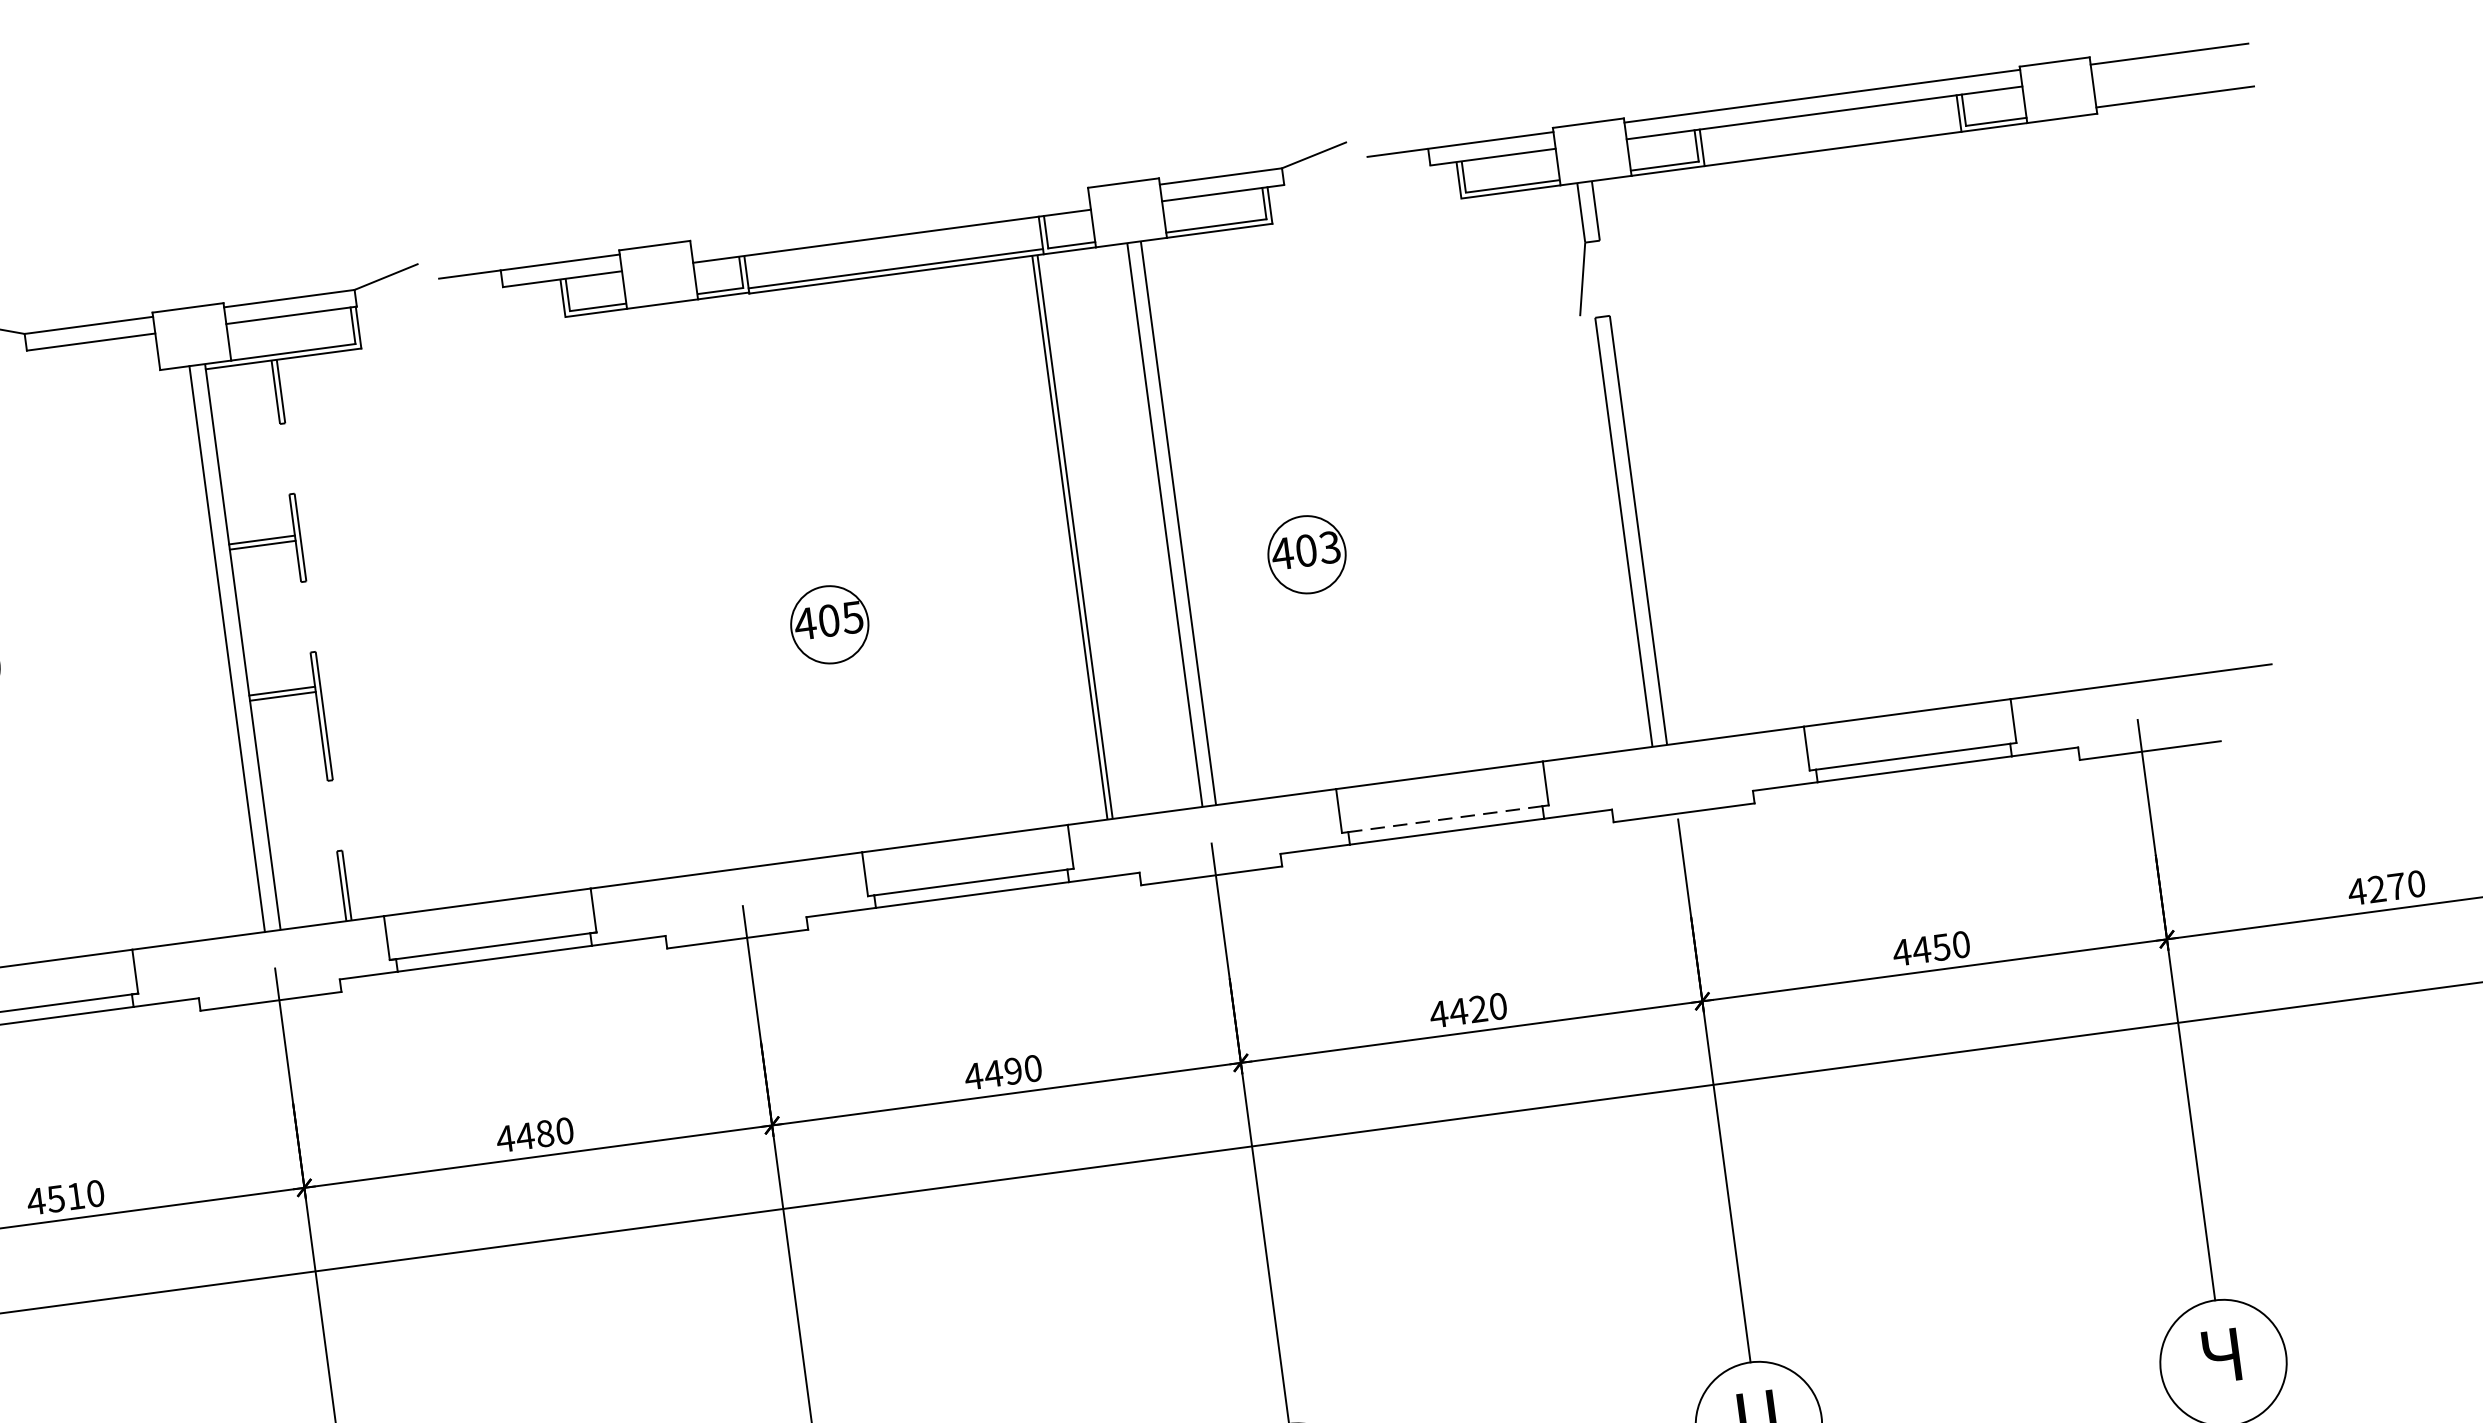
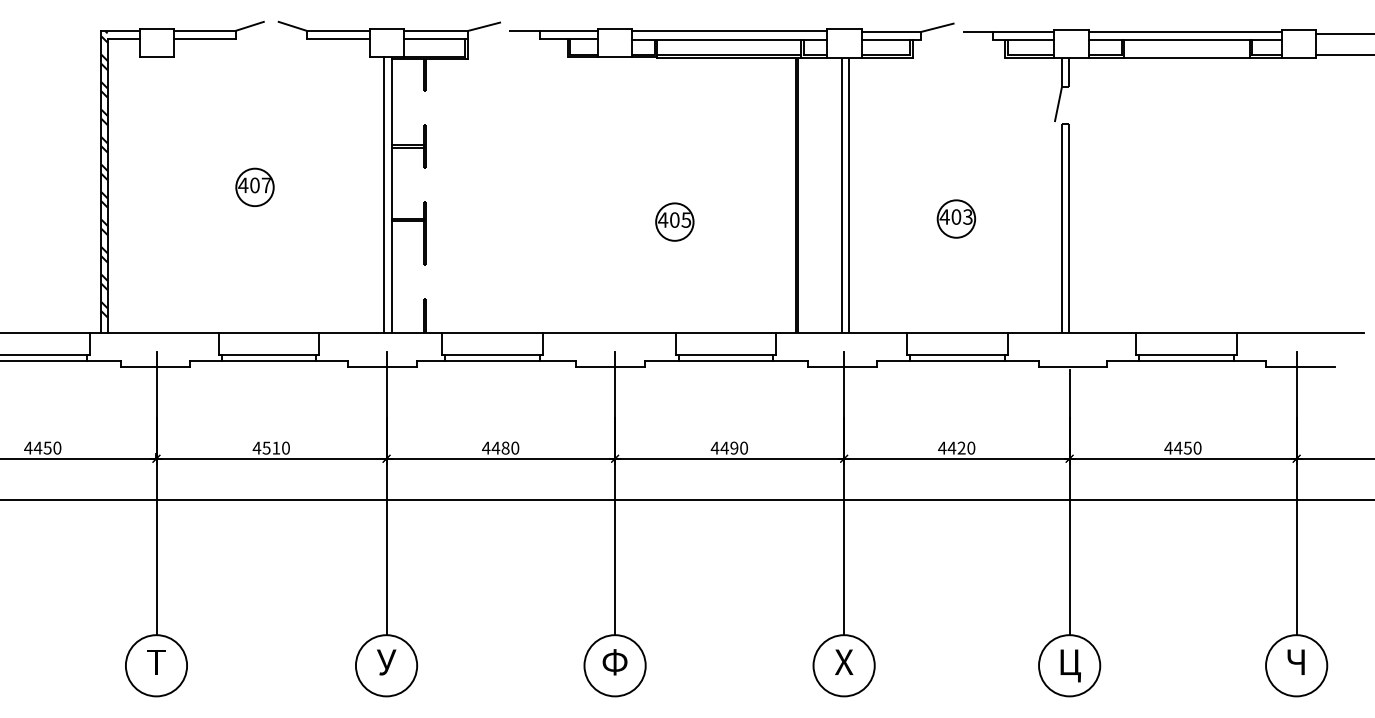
line: (889, 219) -> (729, 31), added
part: (1307, 553) -> (956, 218), moved
line: (1444, 818) -> (957, 354), dashed -> solid

